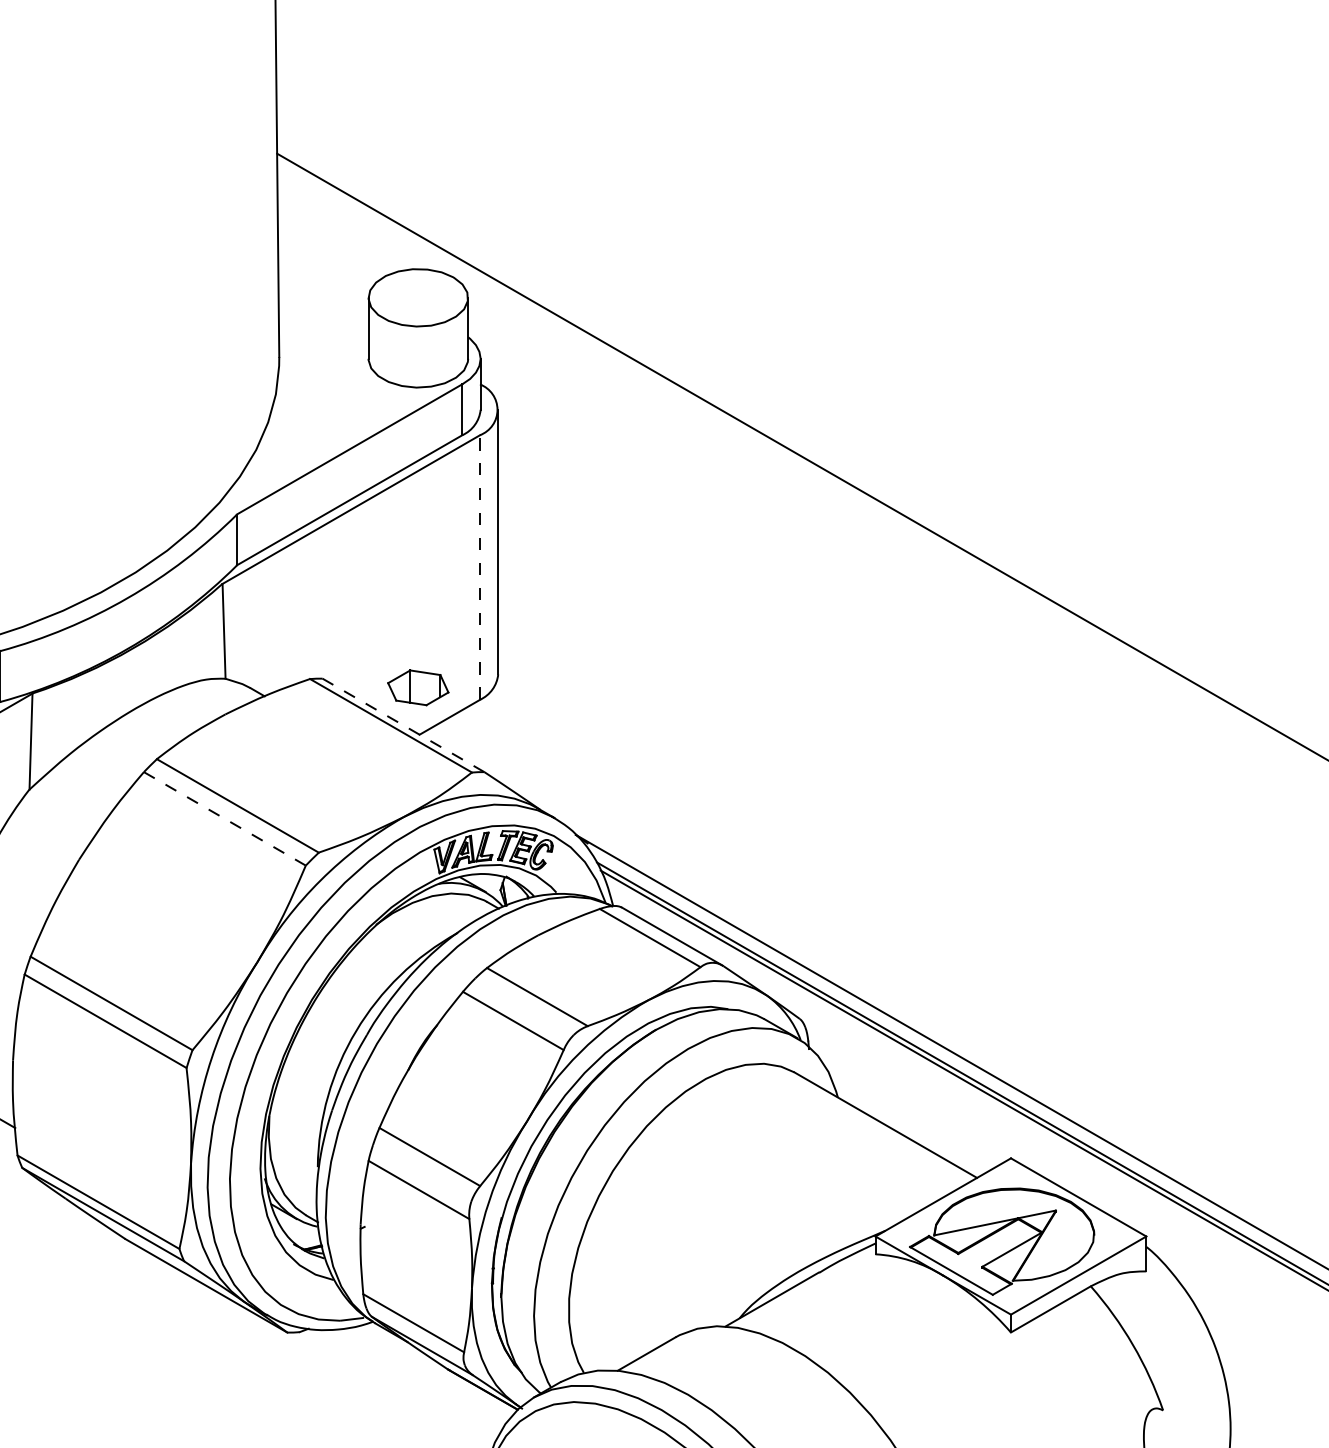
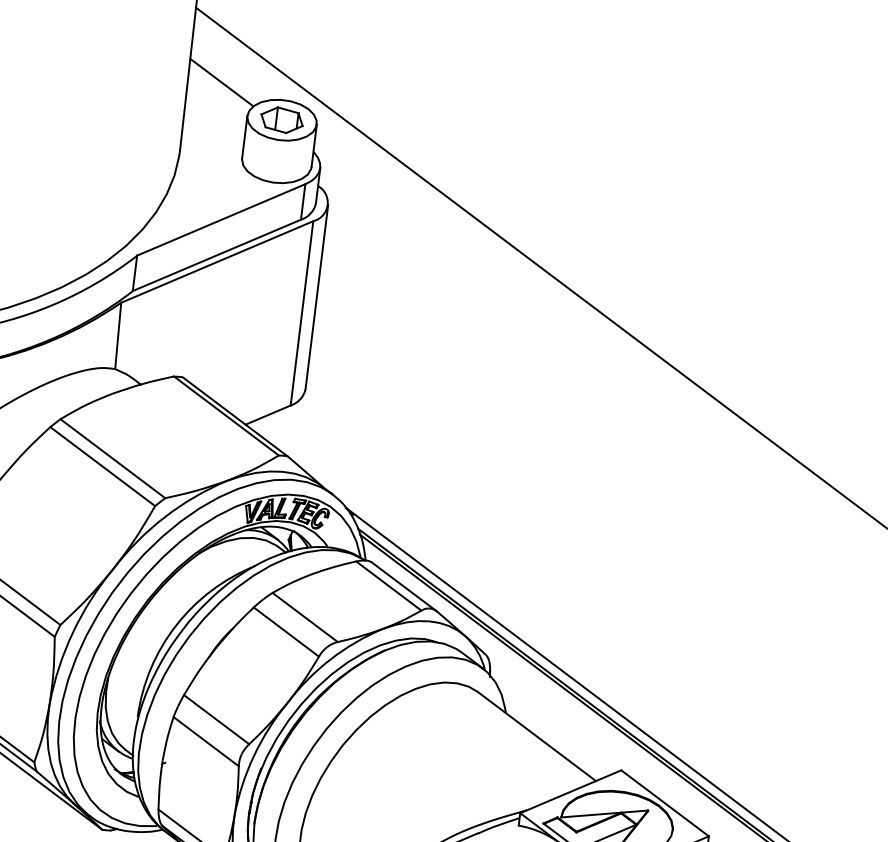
line: (326, 254) -> (221, 82), added
line: (480, 567) -> (302, 313), dashed -> solid
part: (418, 687) -> (282, 120), moved
line: (403, 725) -> (235, 416), dashed -> solid
line: (225, 819) -> (103, 467), dashed -> solid

